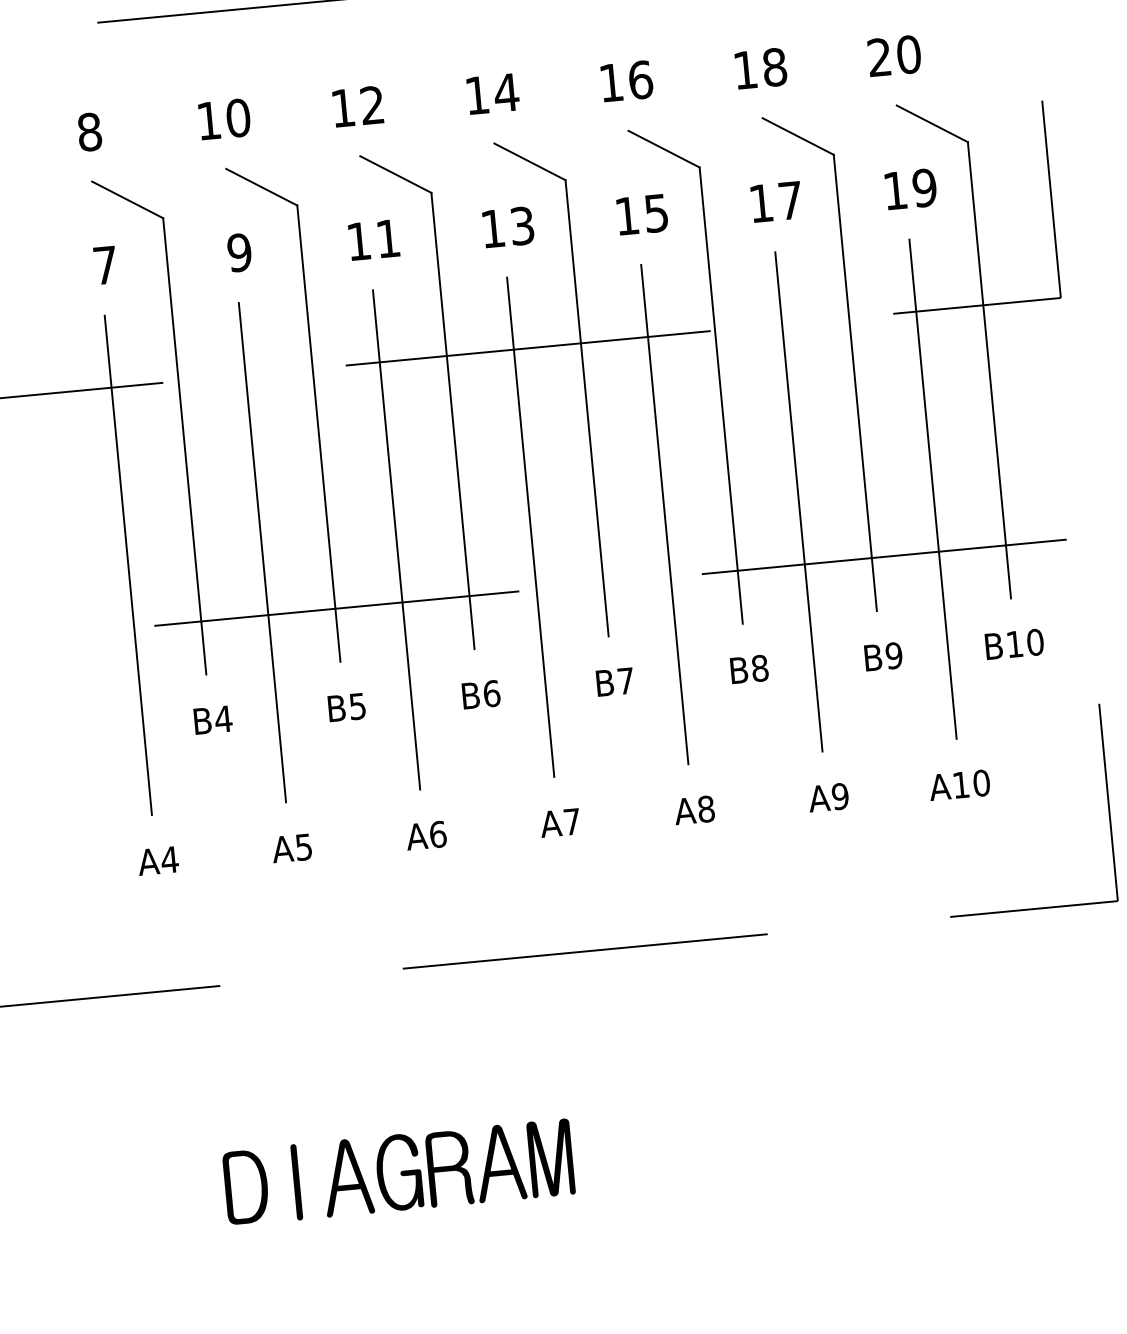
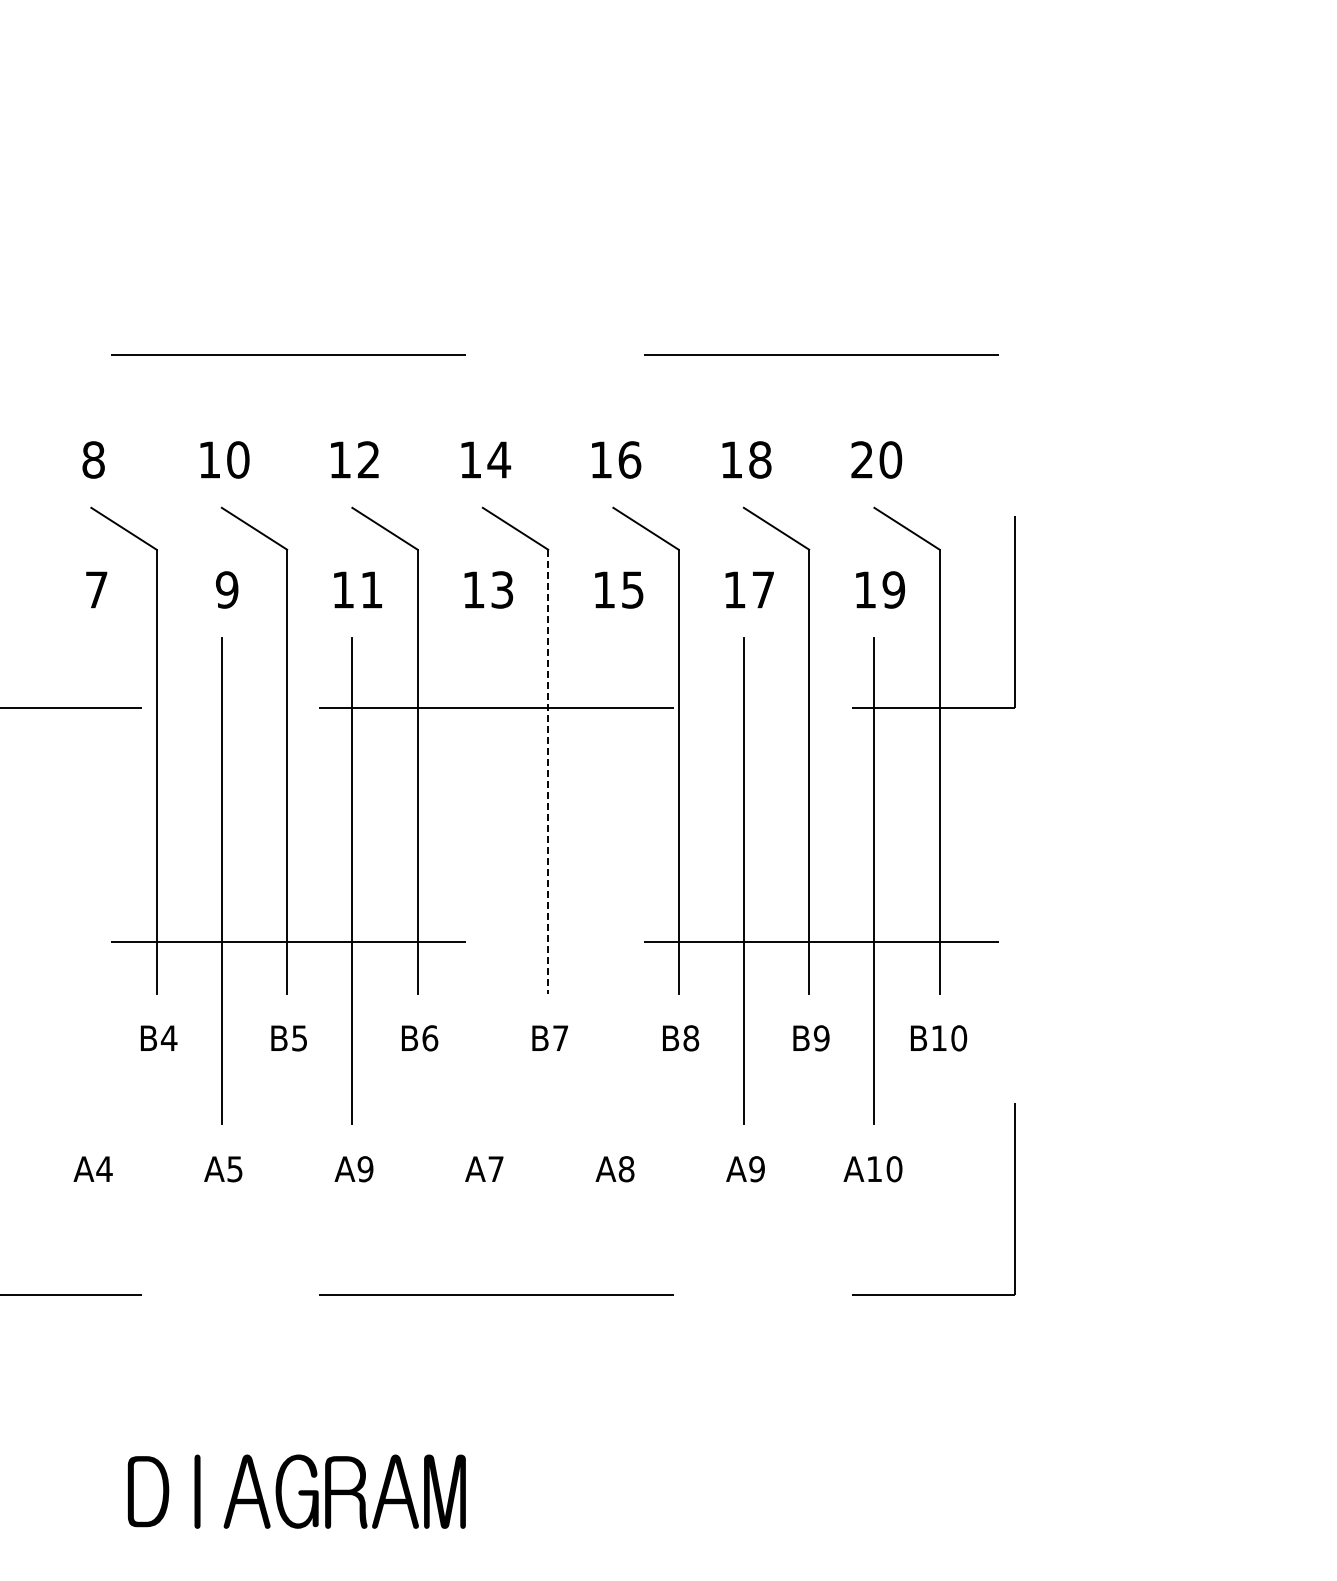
line: (587, 409) -> (548, 772), solid -> dashed
line: (664, 514) -> (613, 881), removed
line: (530, 527) -> (482, 881), removed
line: (128, 565) -> (91, 881), removed
text: (438, 834) -> (365, 1169), A6 -> A9

